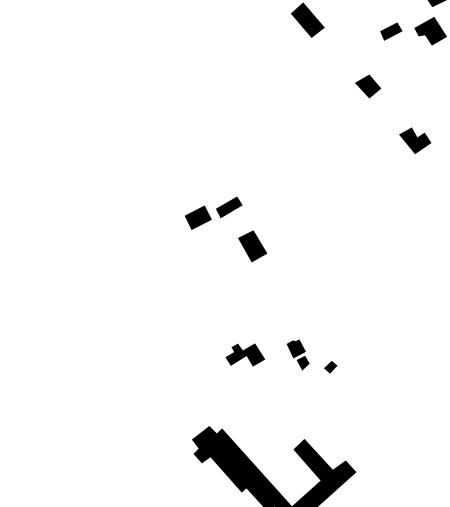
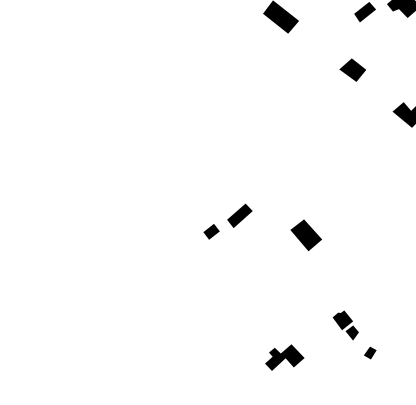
part: (198, 217) -> (211, 231), size x0.6
part: (252, 246) -> (306, 235), moved
part: (297, 354) -> (345, 325), moved

